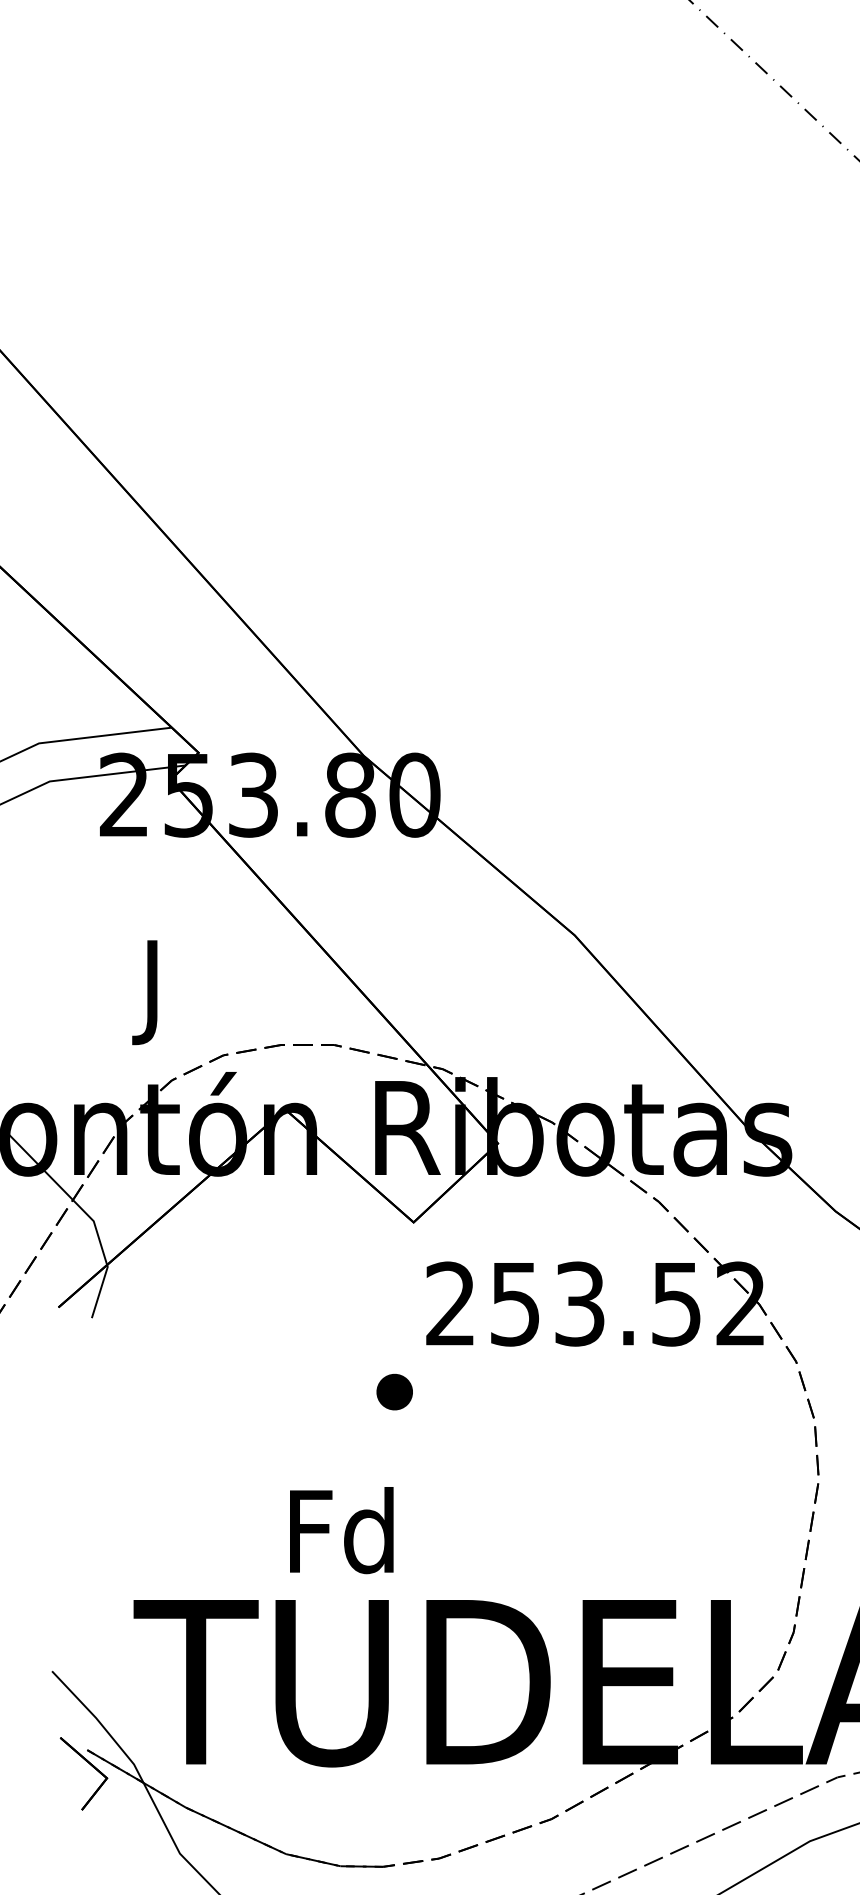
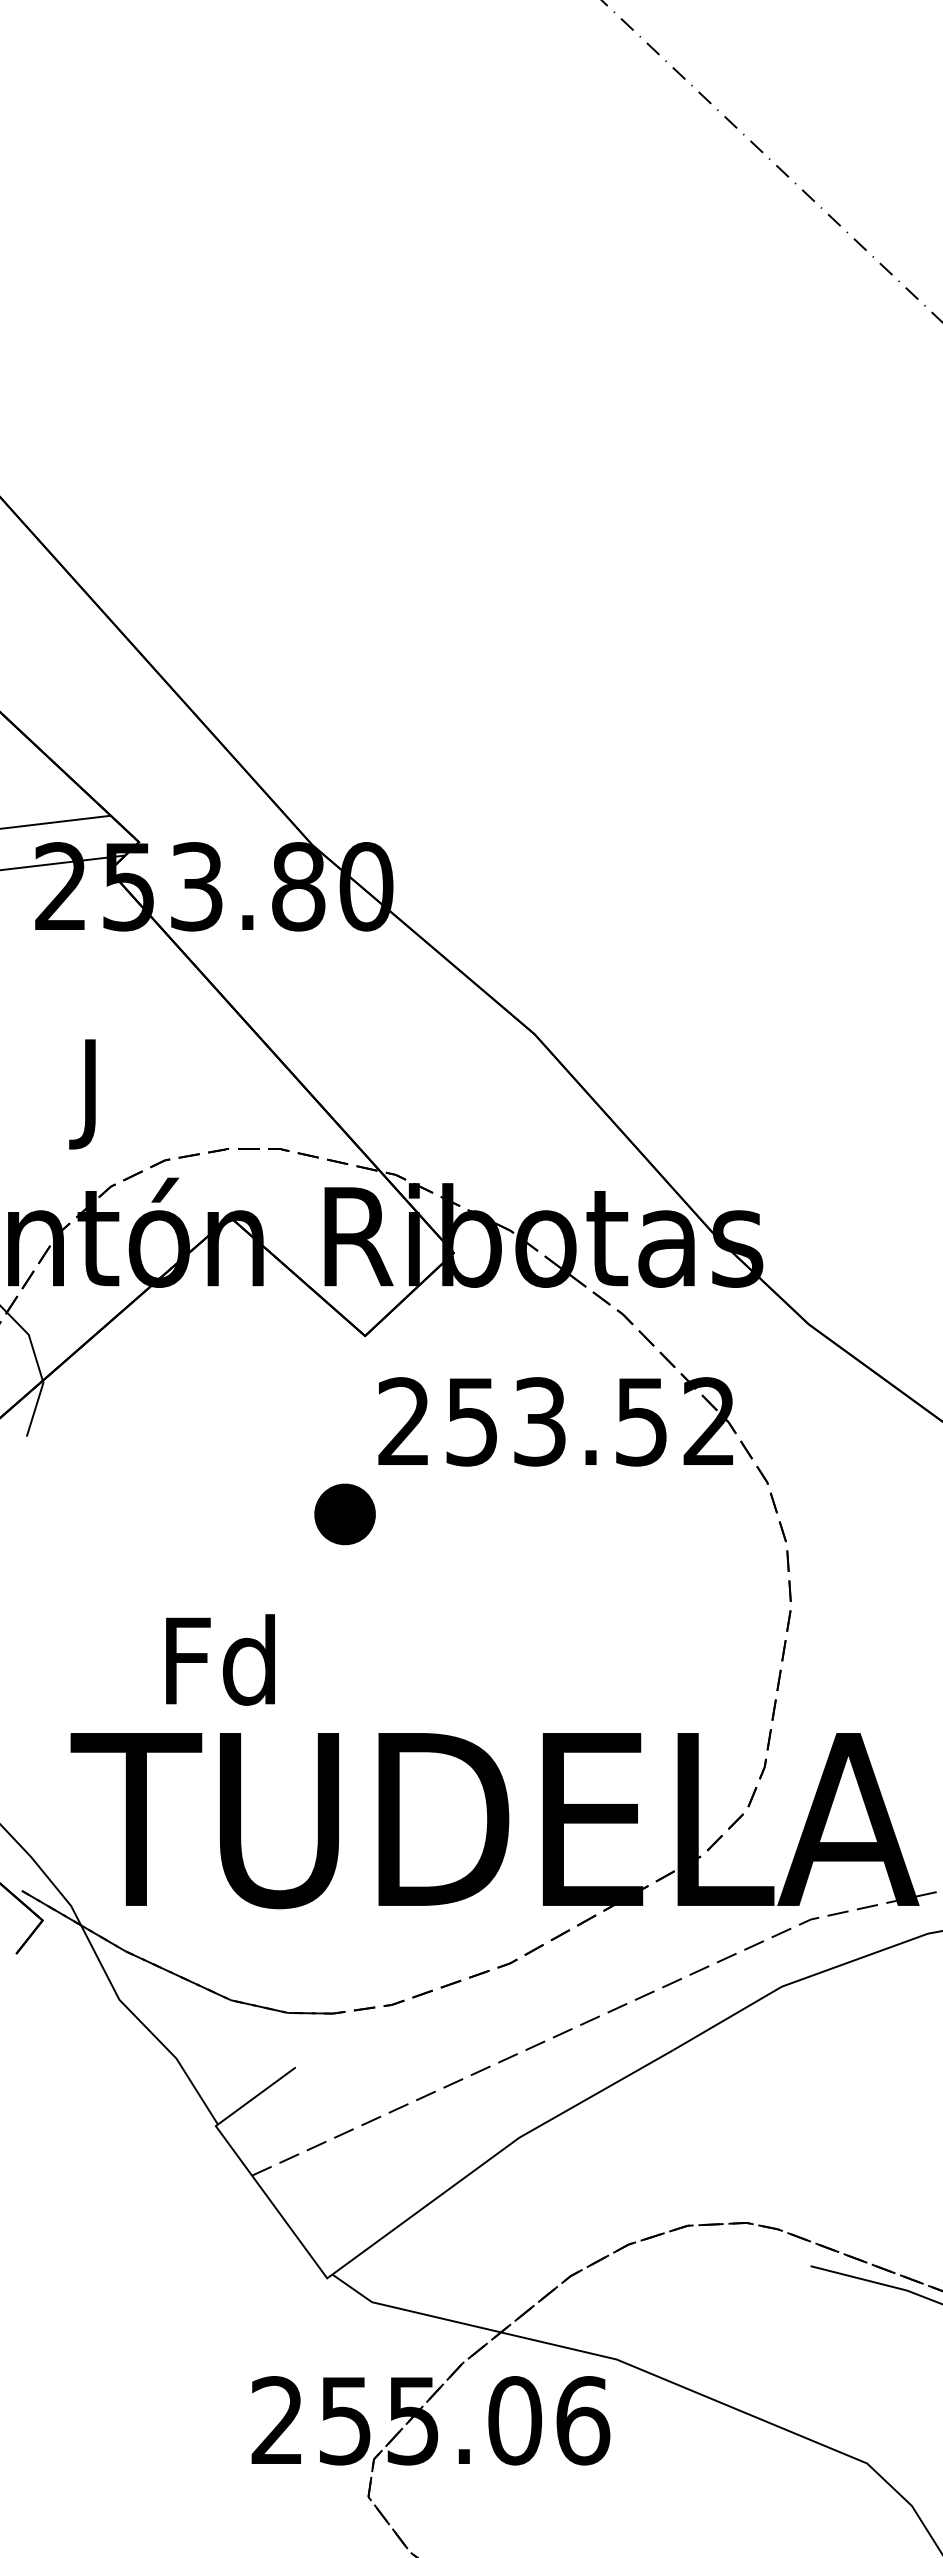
part: (394, 1392) -> (345, 1514), size x1.6
text: (341, 1530) -> (220, 1659), moved

